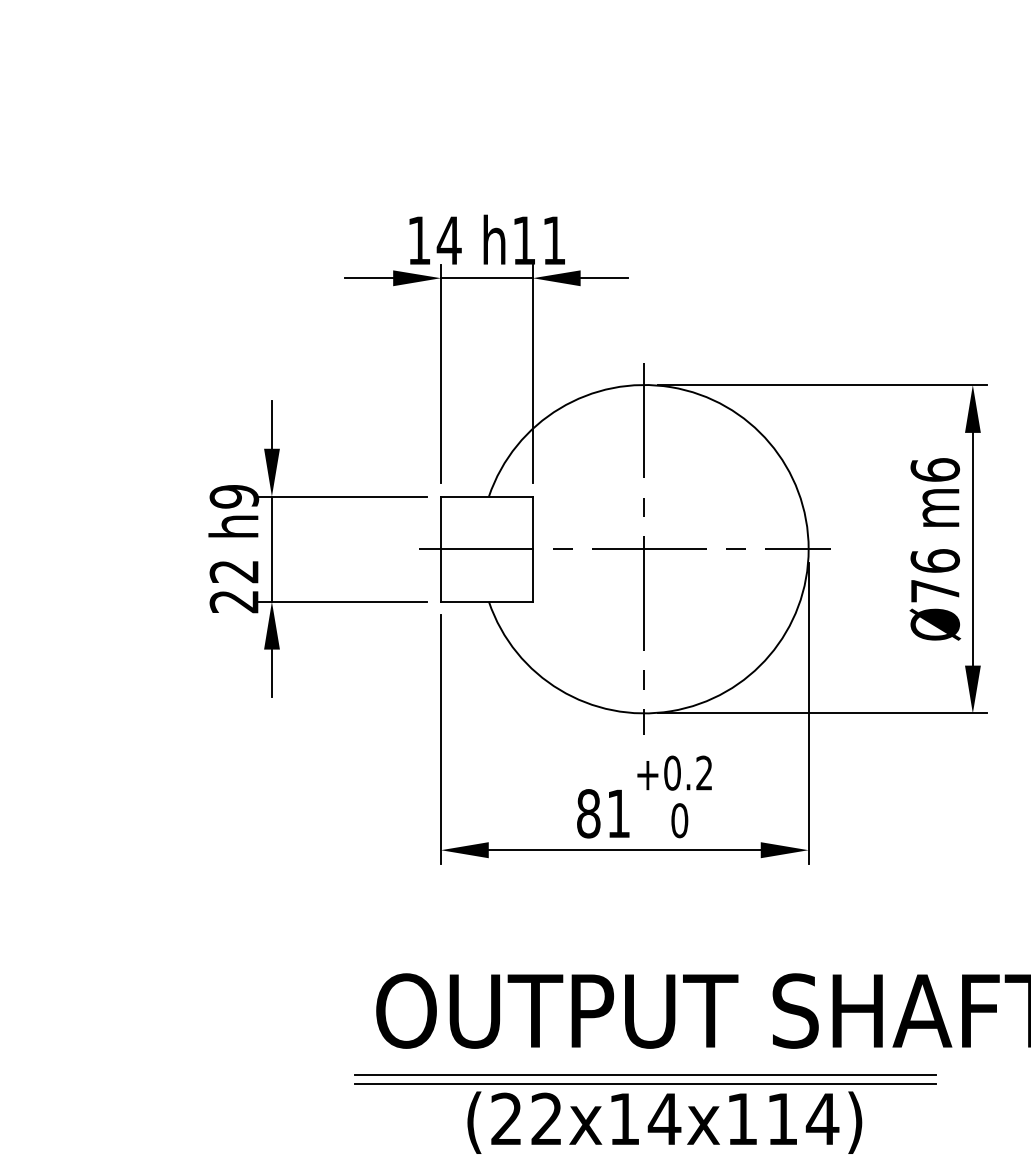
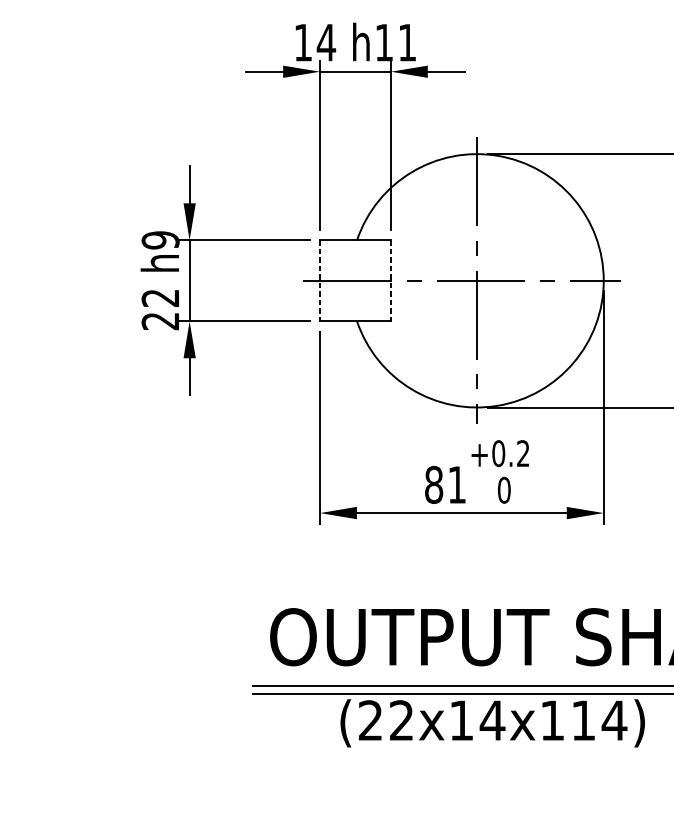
line: (440, 549) -> (319, 281), solid -> dashed
line: (532, 549) -> (390, 281), solid -> dashed

